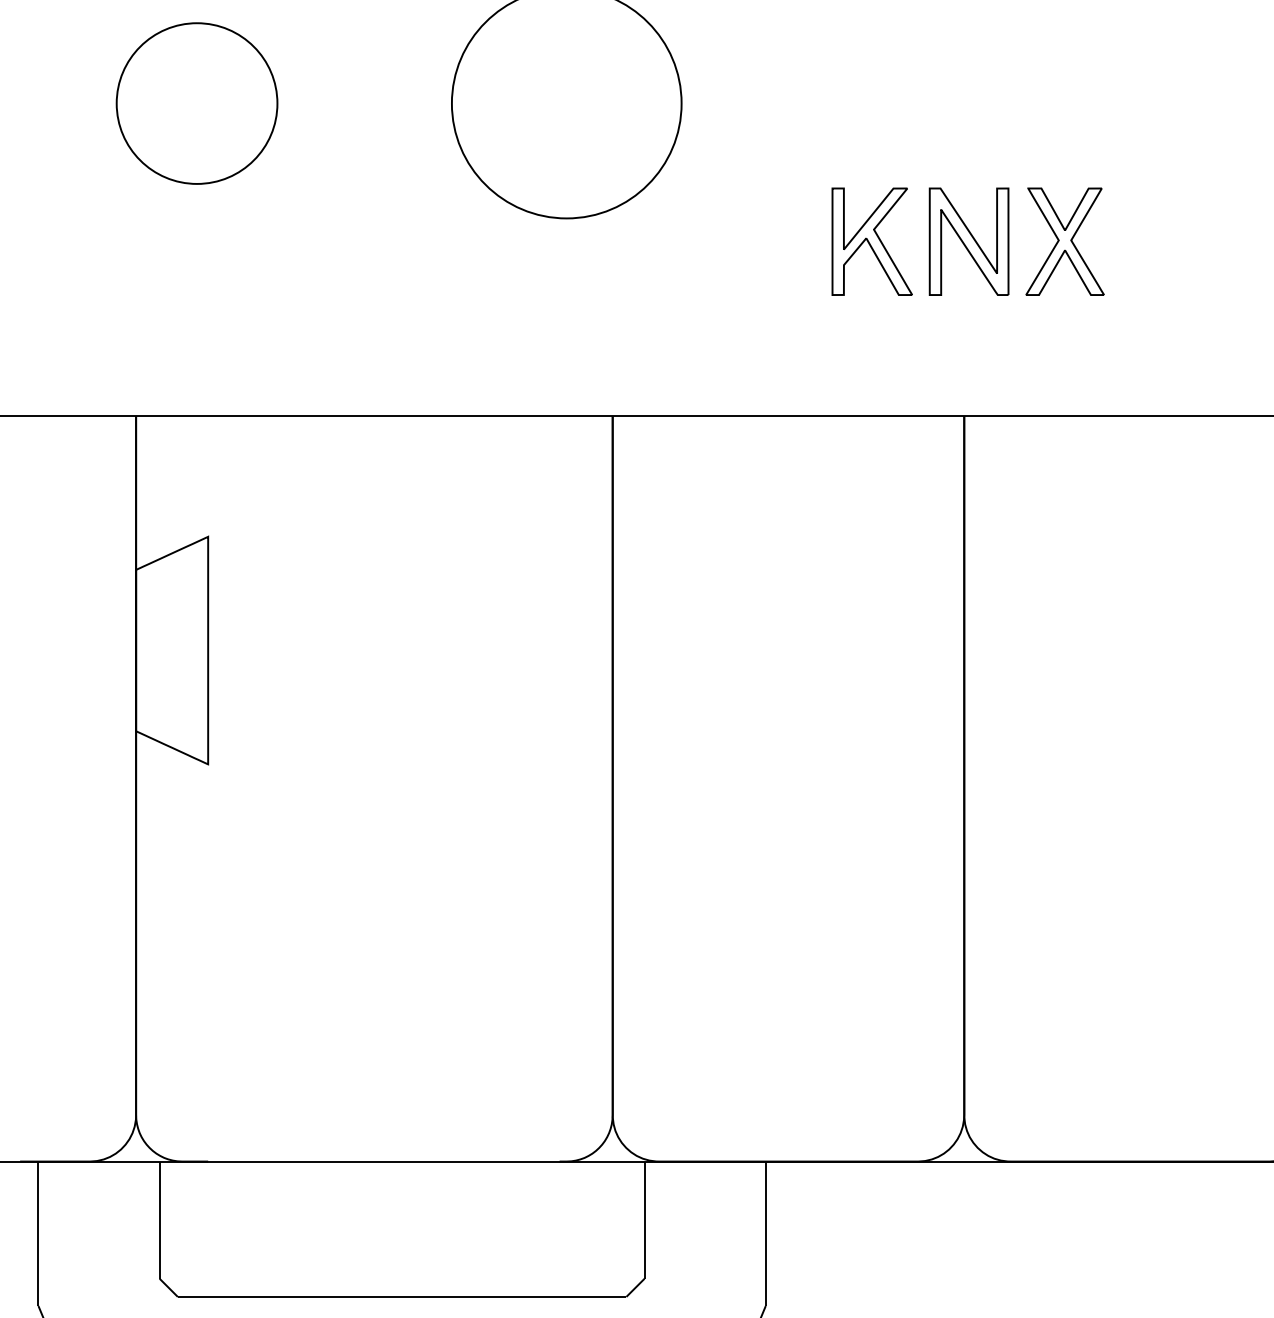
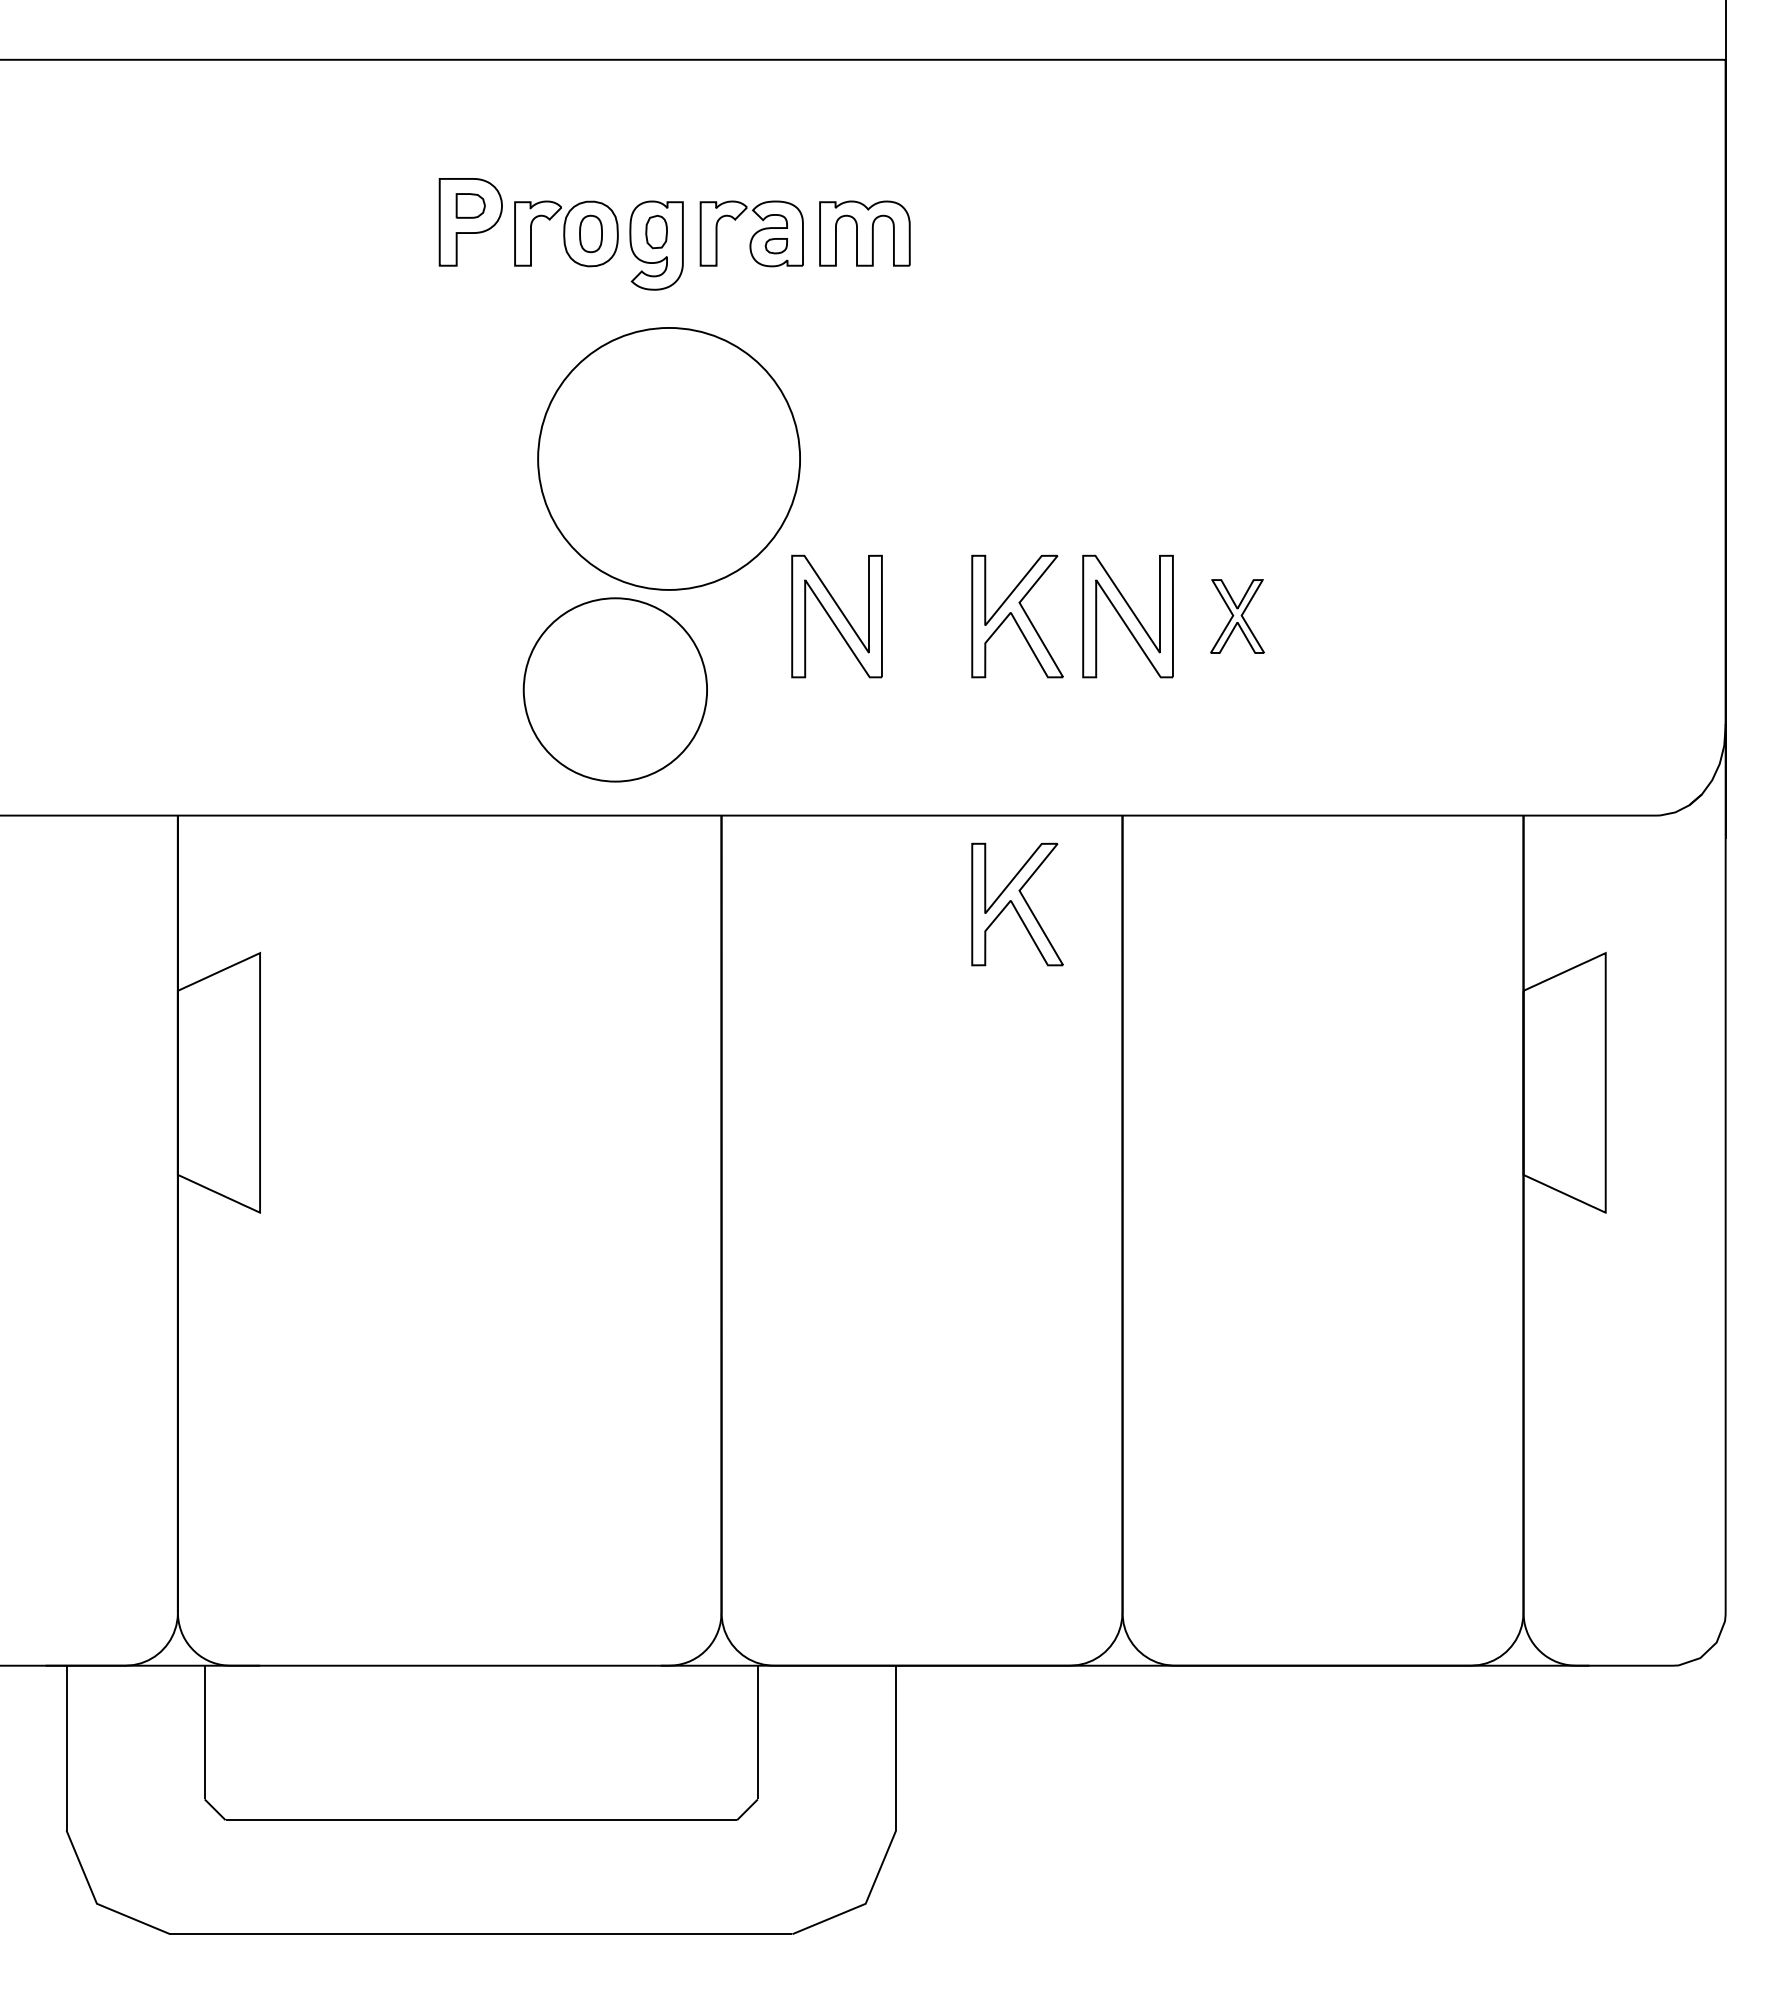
part: (196, 103) -> (614, 689), moved
part: (713, 241) -> (836, 616), added
part: (1065, 241) -> (1237, 616), size x0.6
part: (872, 494) -> (1017, 904), added

